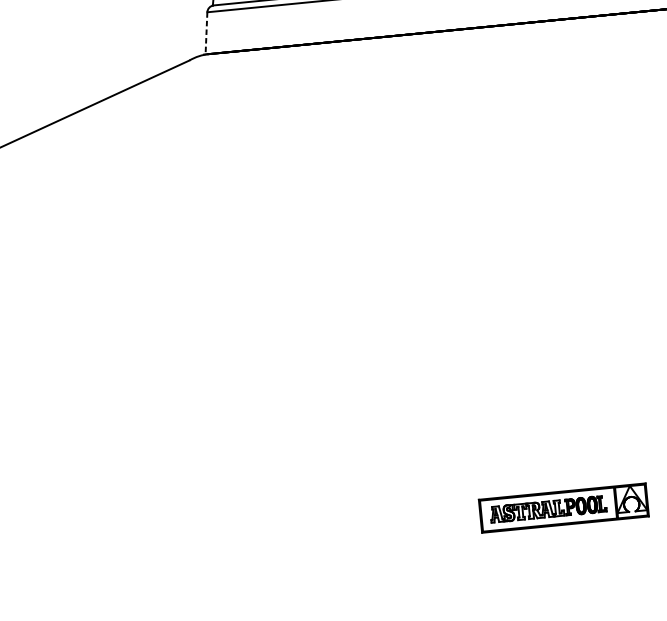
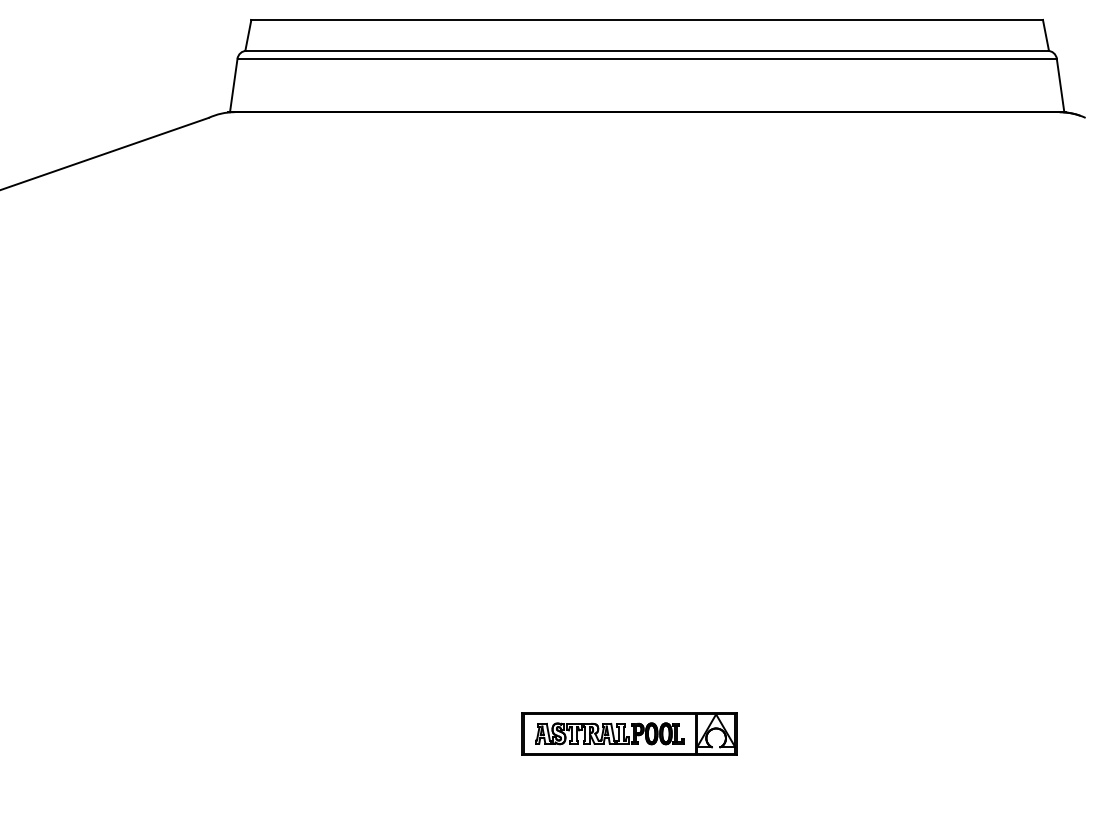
line: (206, 33) -> (233, 85), dashed -> solid

